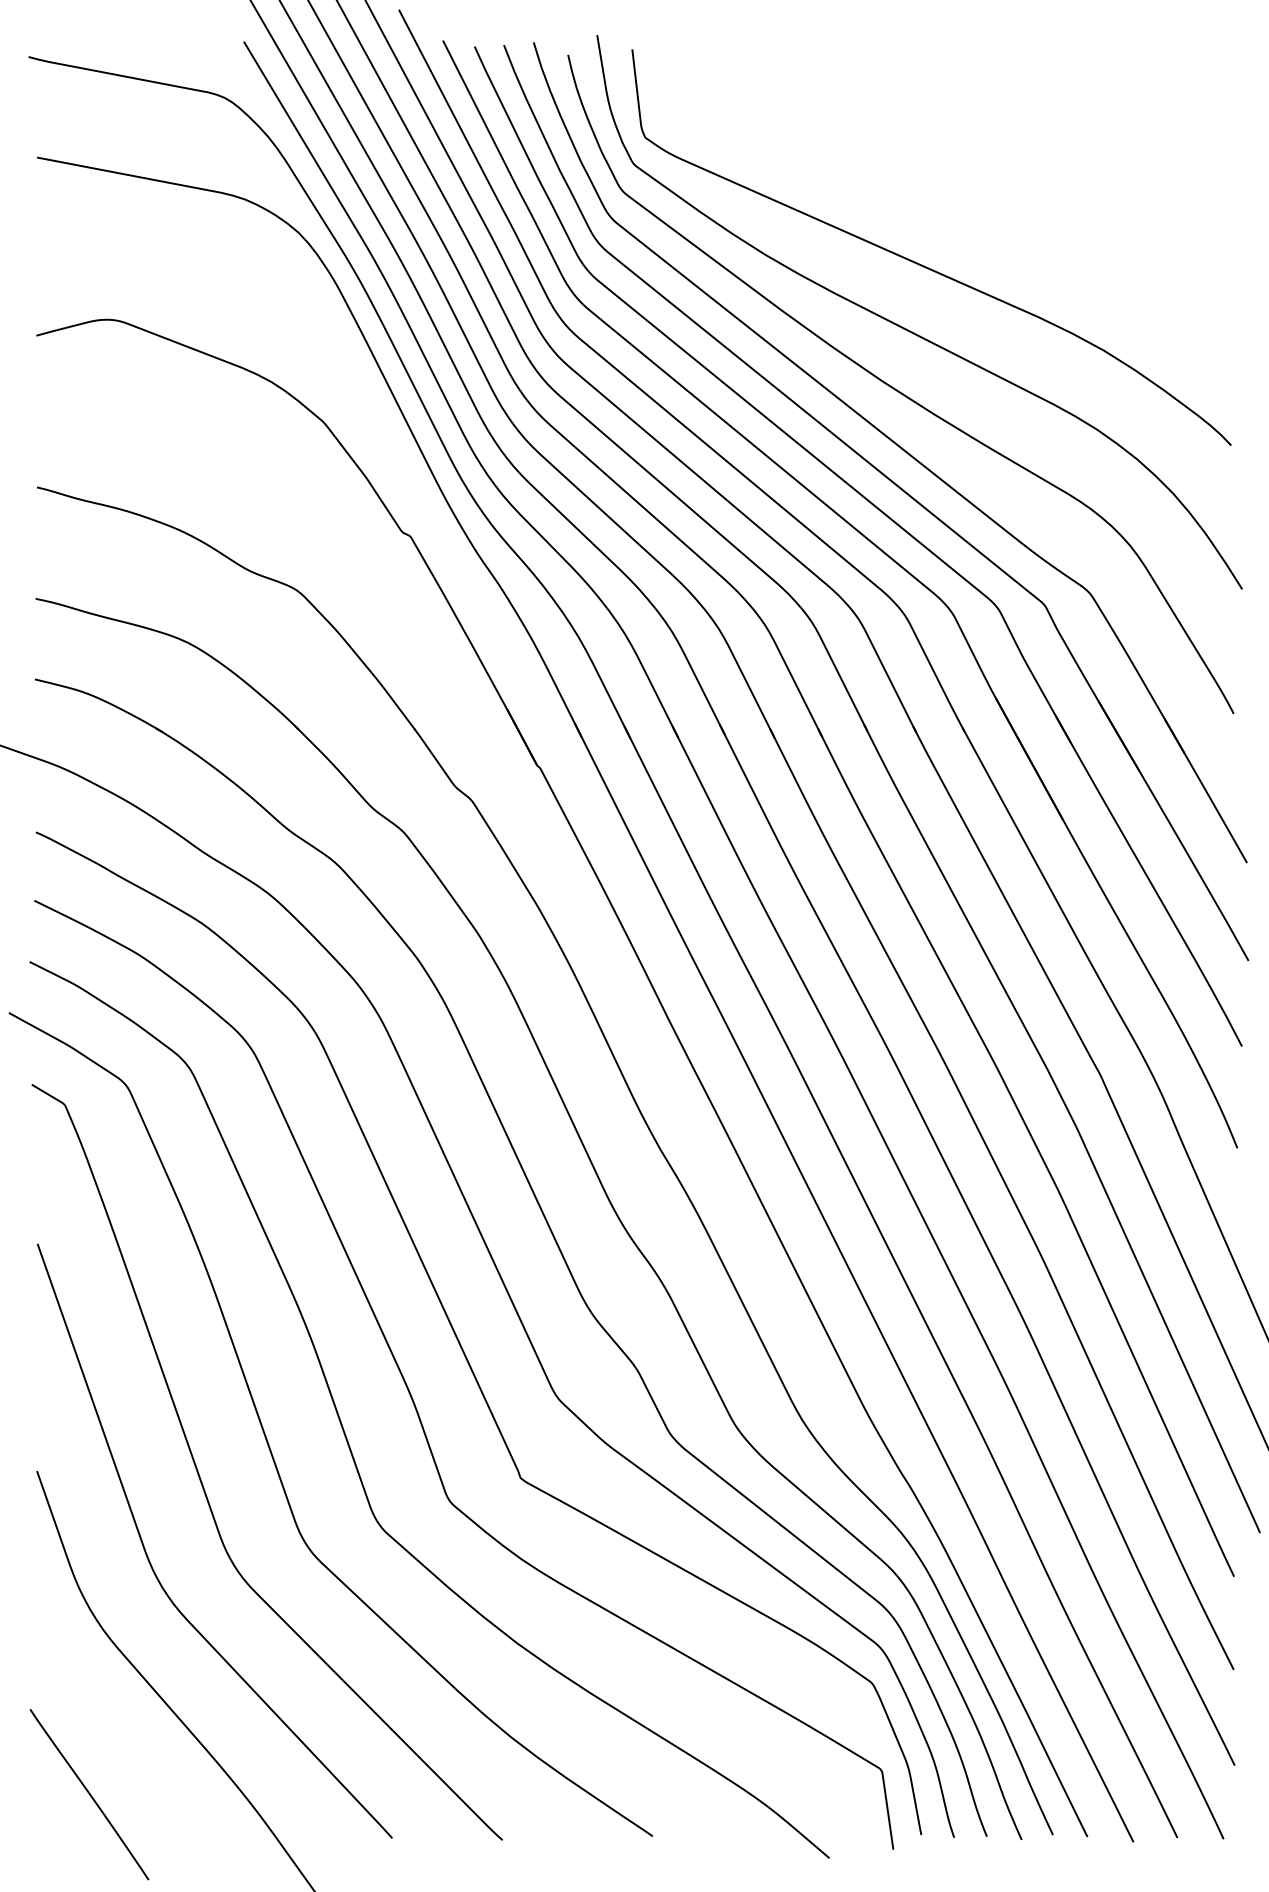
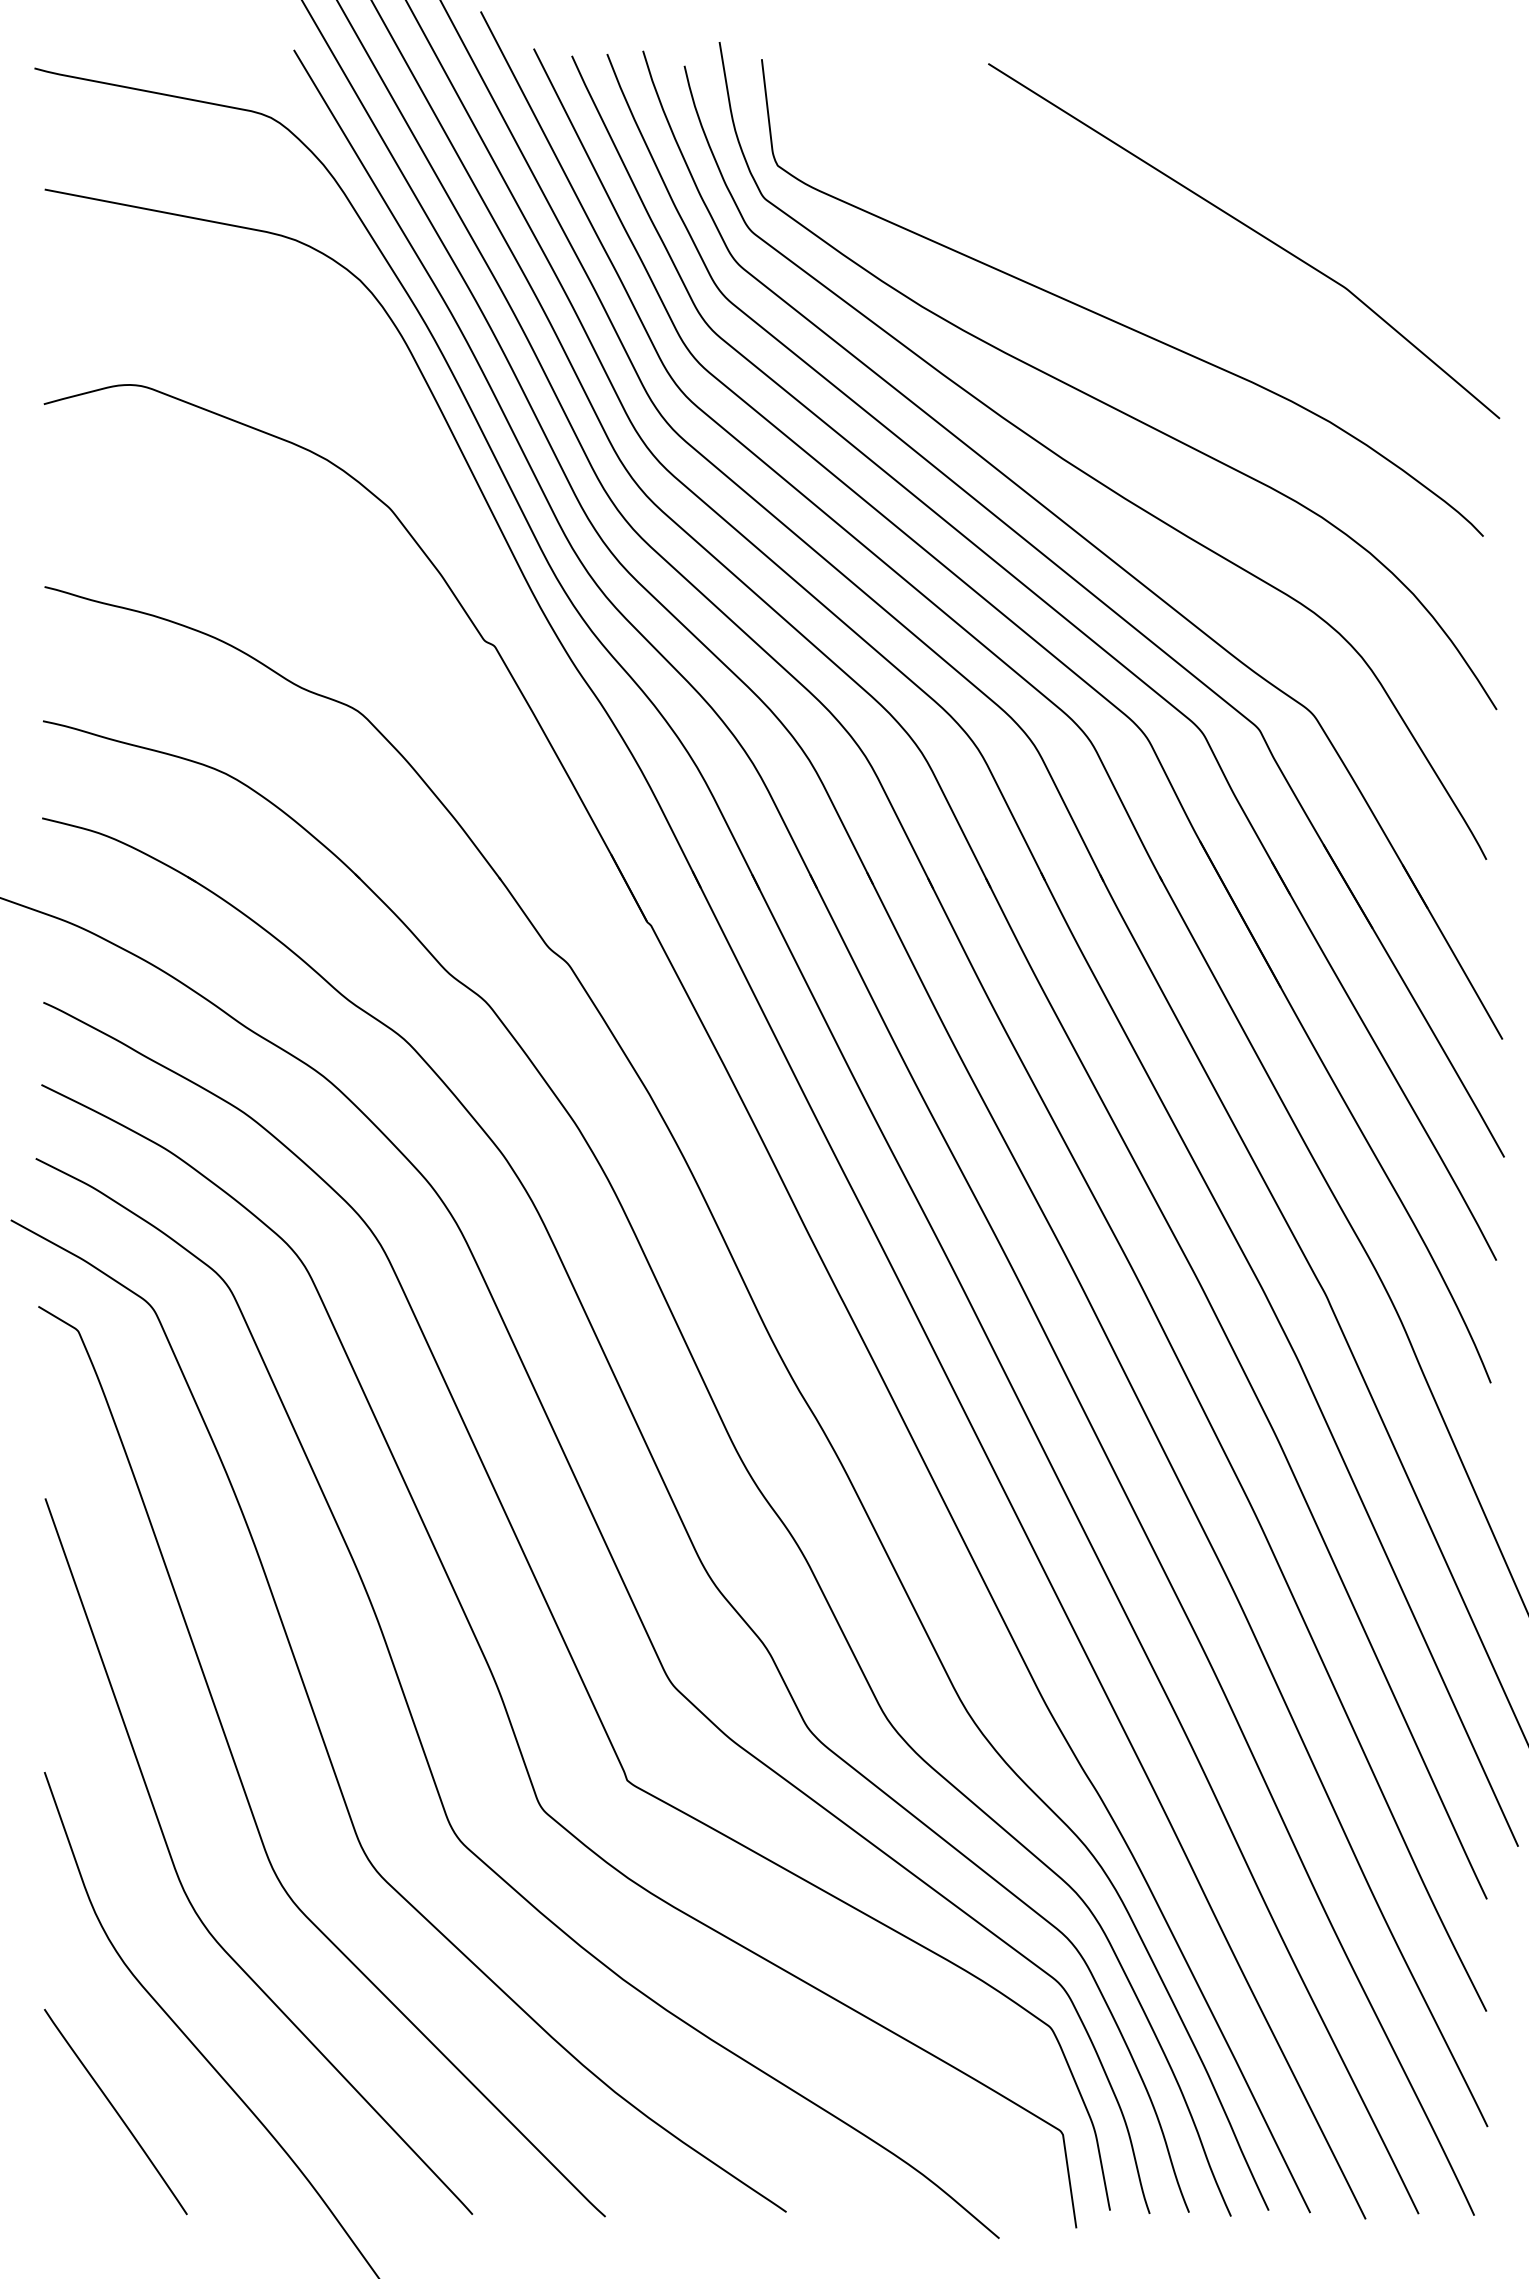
curve: (1038, 191) -> (1251, 230), added
curve: (89, 1795) -> (115, 2112), moved

